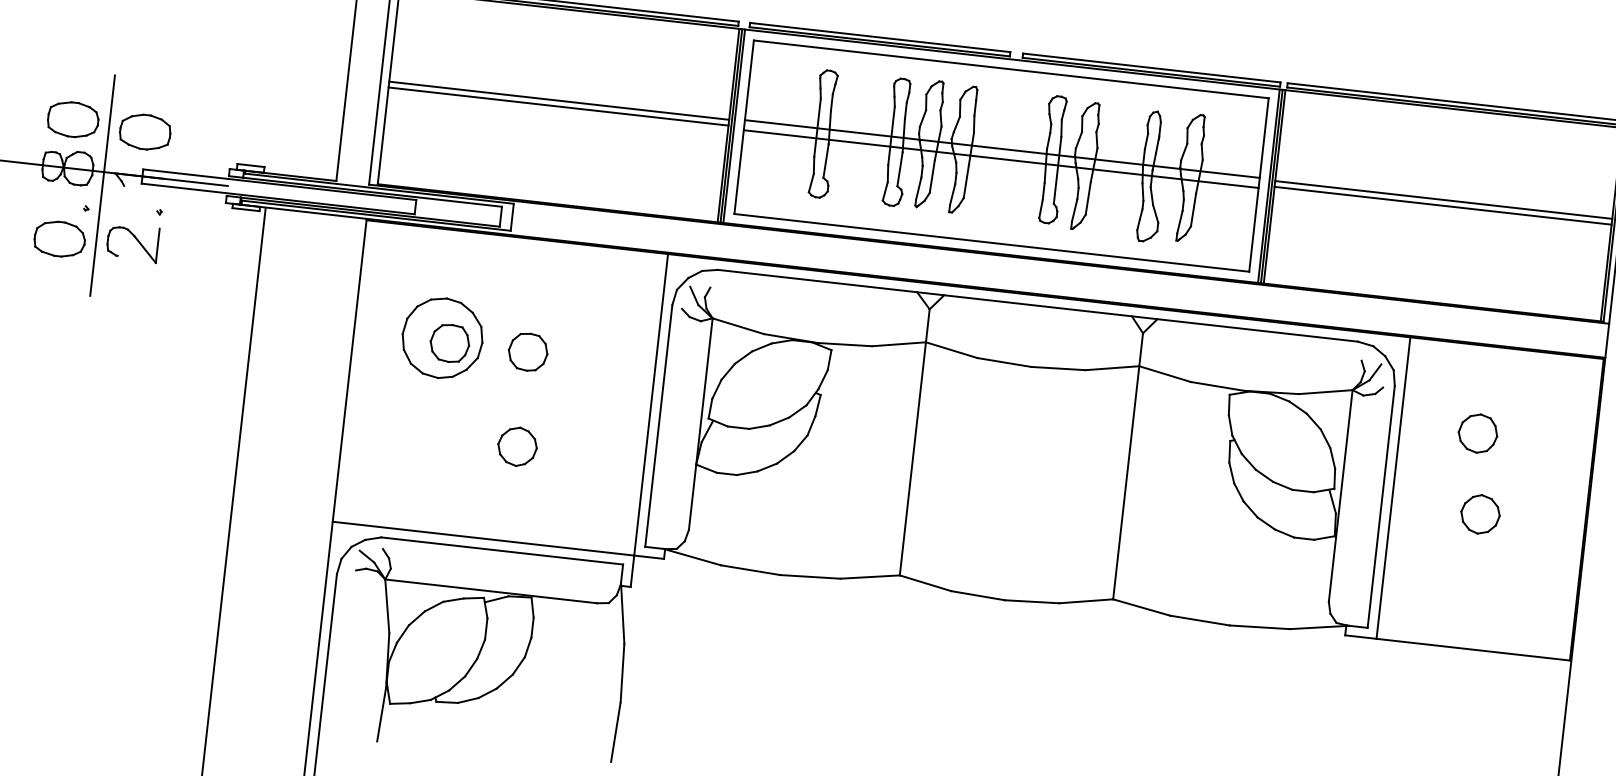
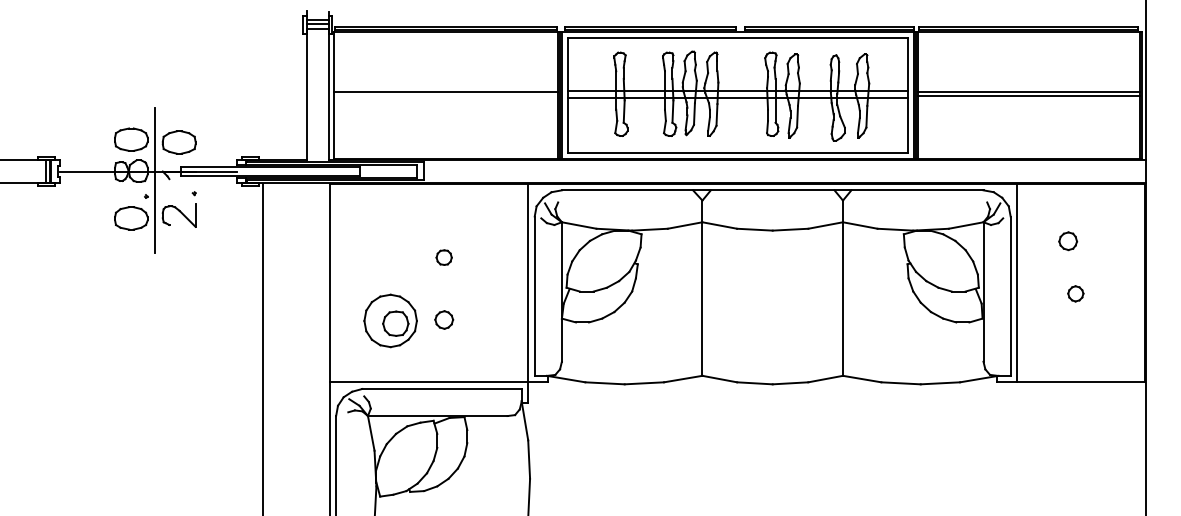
line: (559, 106) -> (446, 95), removed
part: (442, 337) -> (390, 320), moved
part: (526, 351) -> (443, 257), size x0.6
part: (1477, 432) -> (1067, 240), size x0.7
part: (516, 445) -> (443, 319), size x0.7
part: (1480, 513) -> (1075, 293), size x0.6

